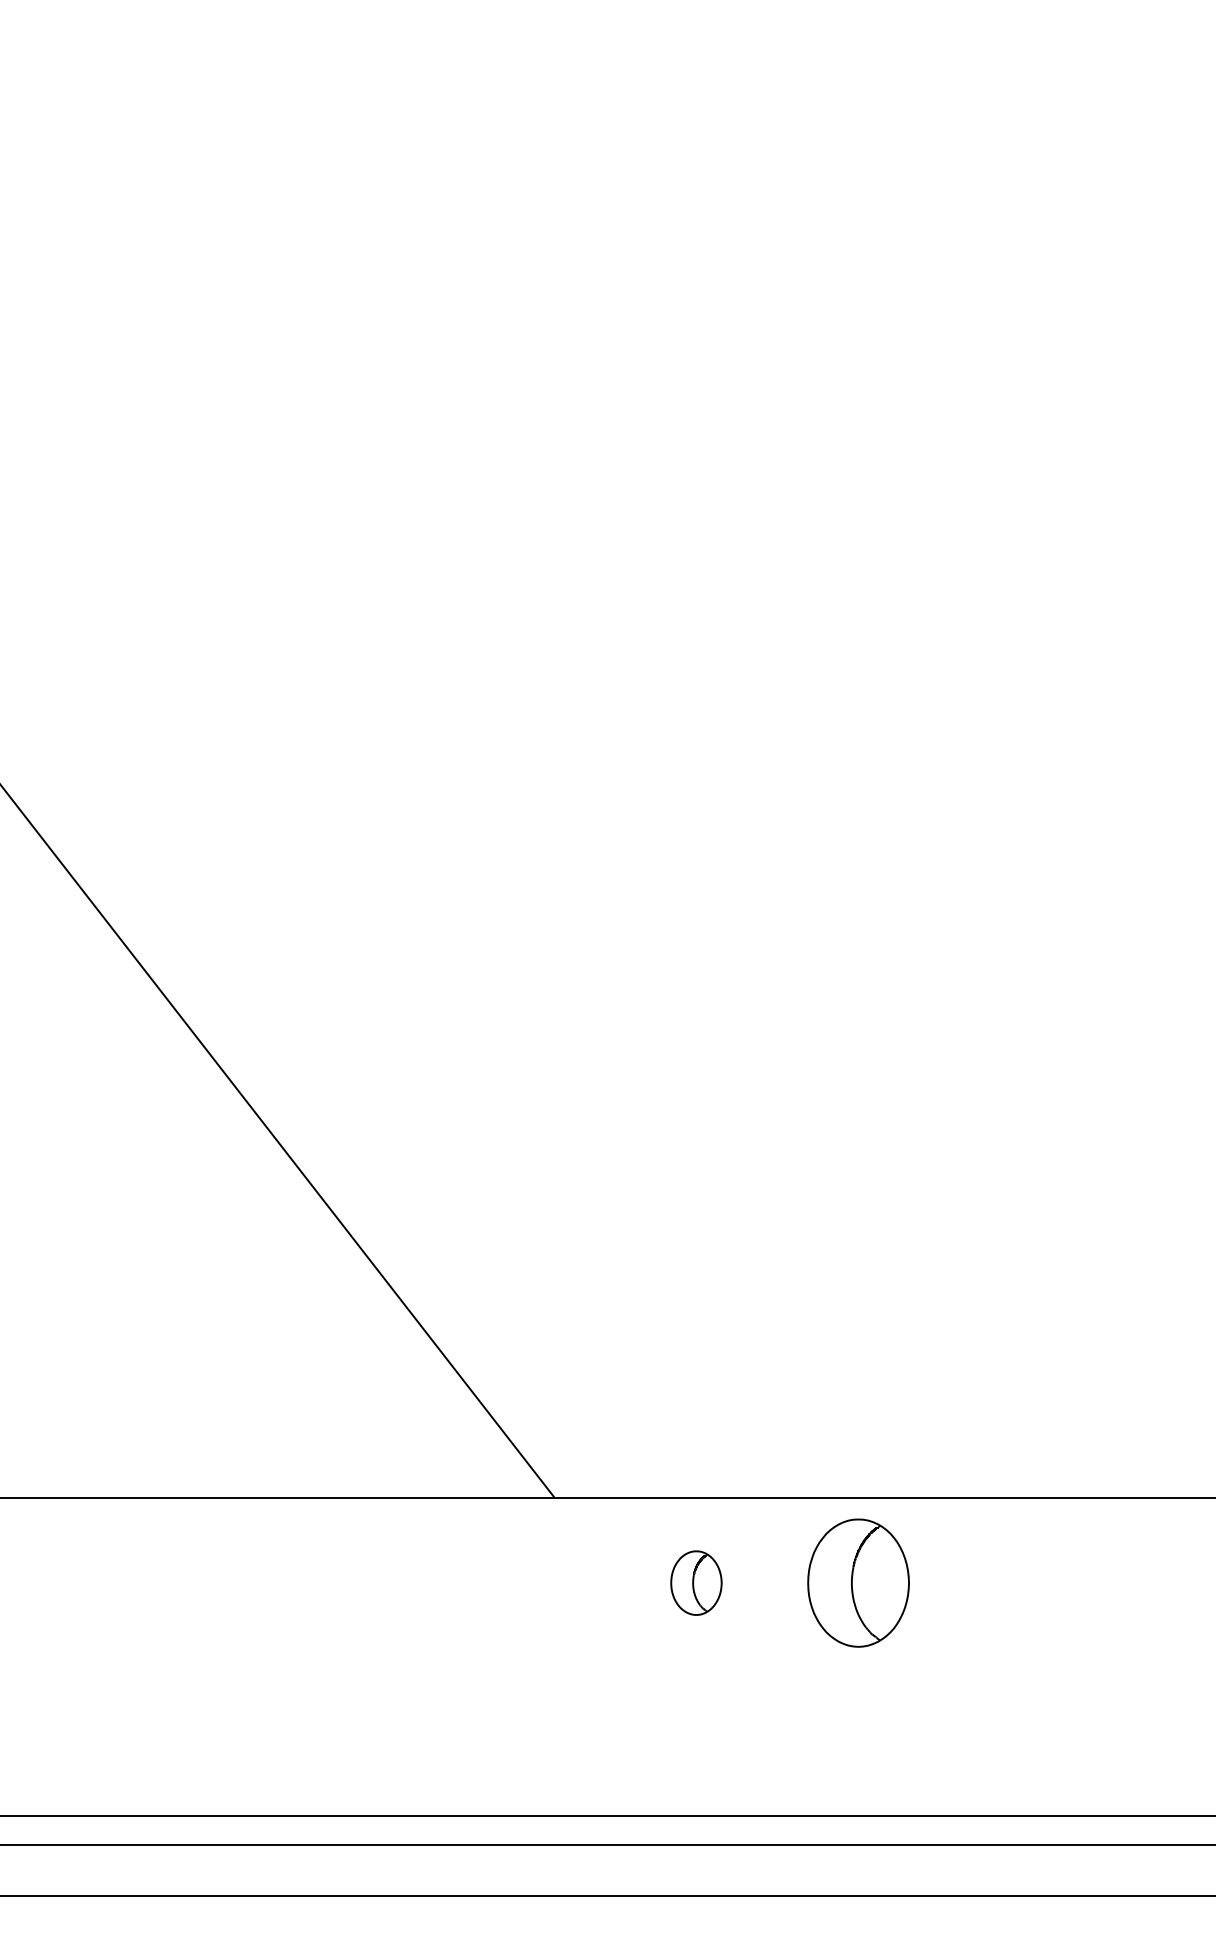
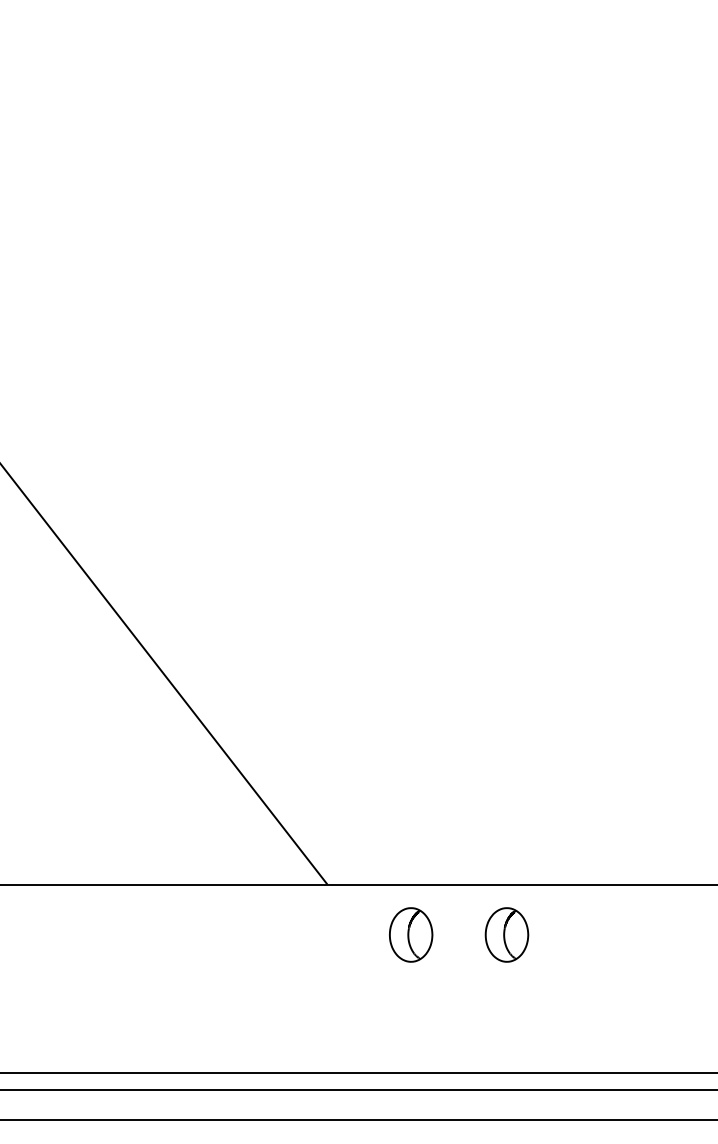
part: (696, 1582) -> (411, 934), size x1.43
part: (857, 1582) -> (506, 934), size x0.71

